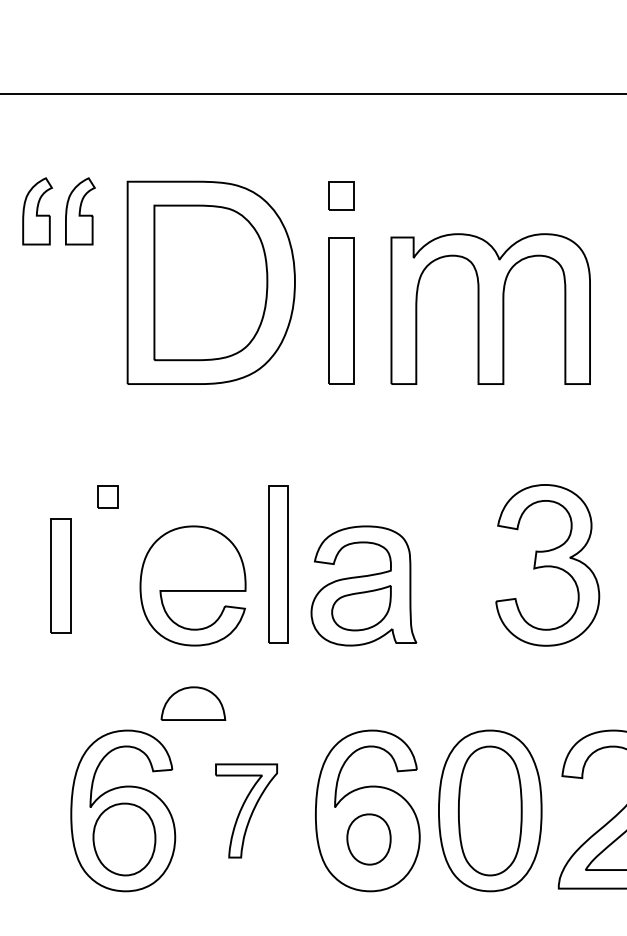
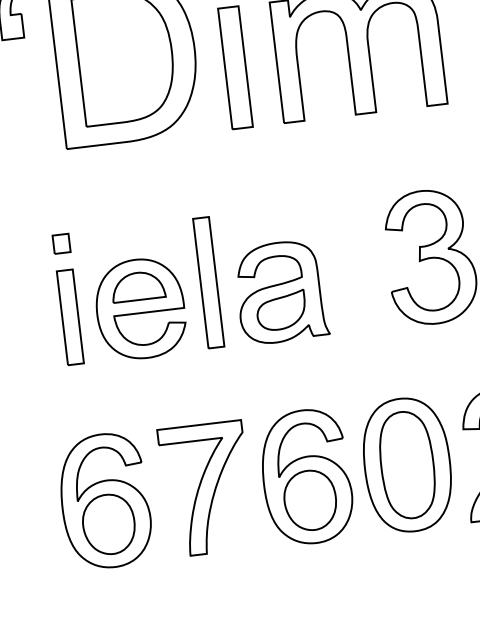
part: (60, 575) -> (70, 316), moved
part: (193, 703) -> (138, 286), moved
part: (246, 810) -> (206, 488), size x1.67
part: (368, 839) -> (309, 500), size x1.43

